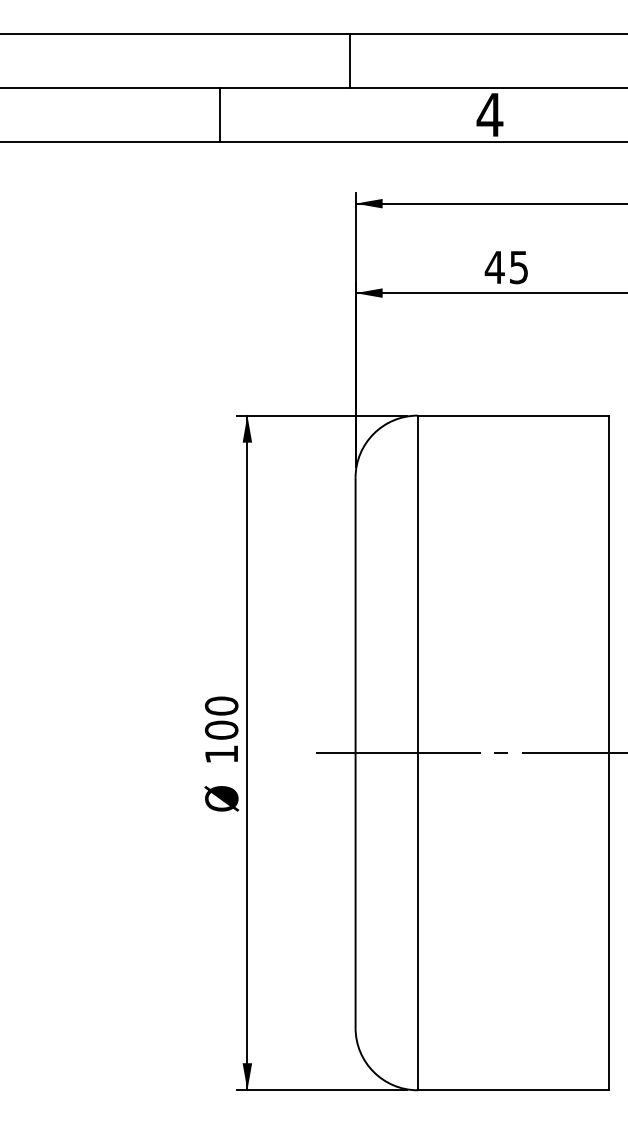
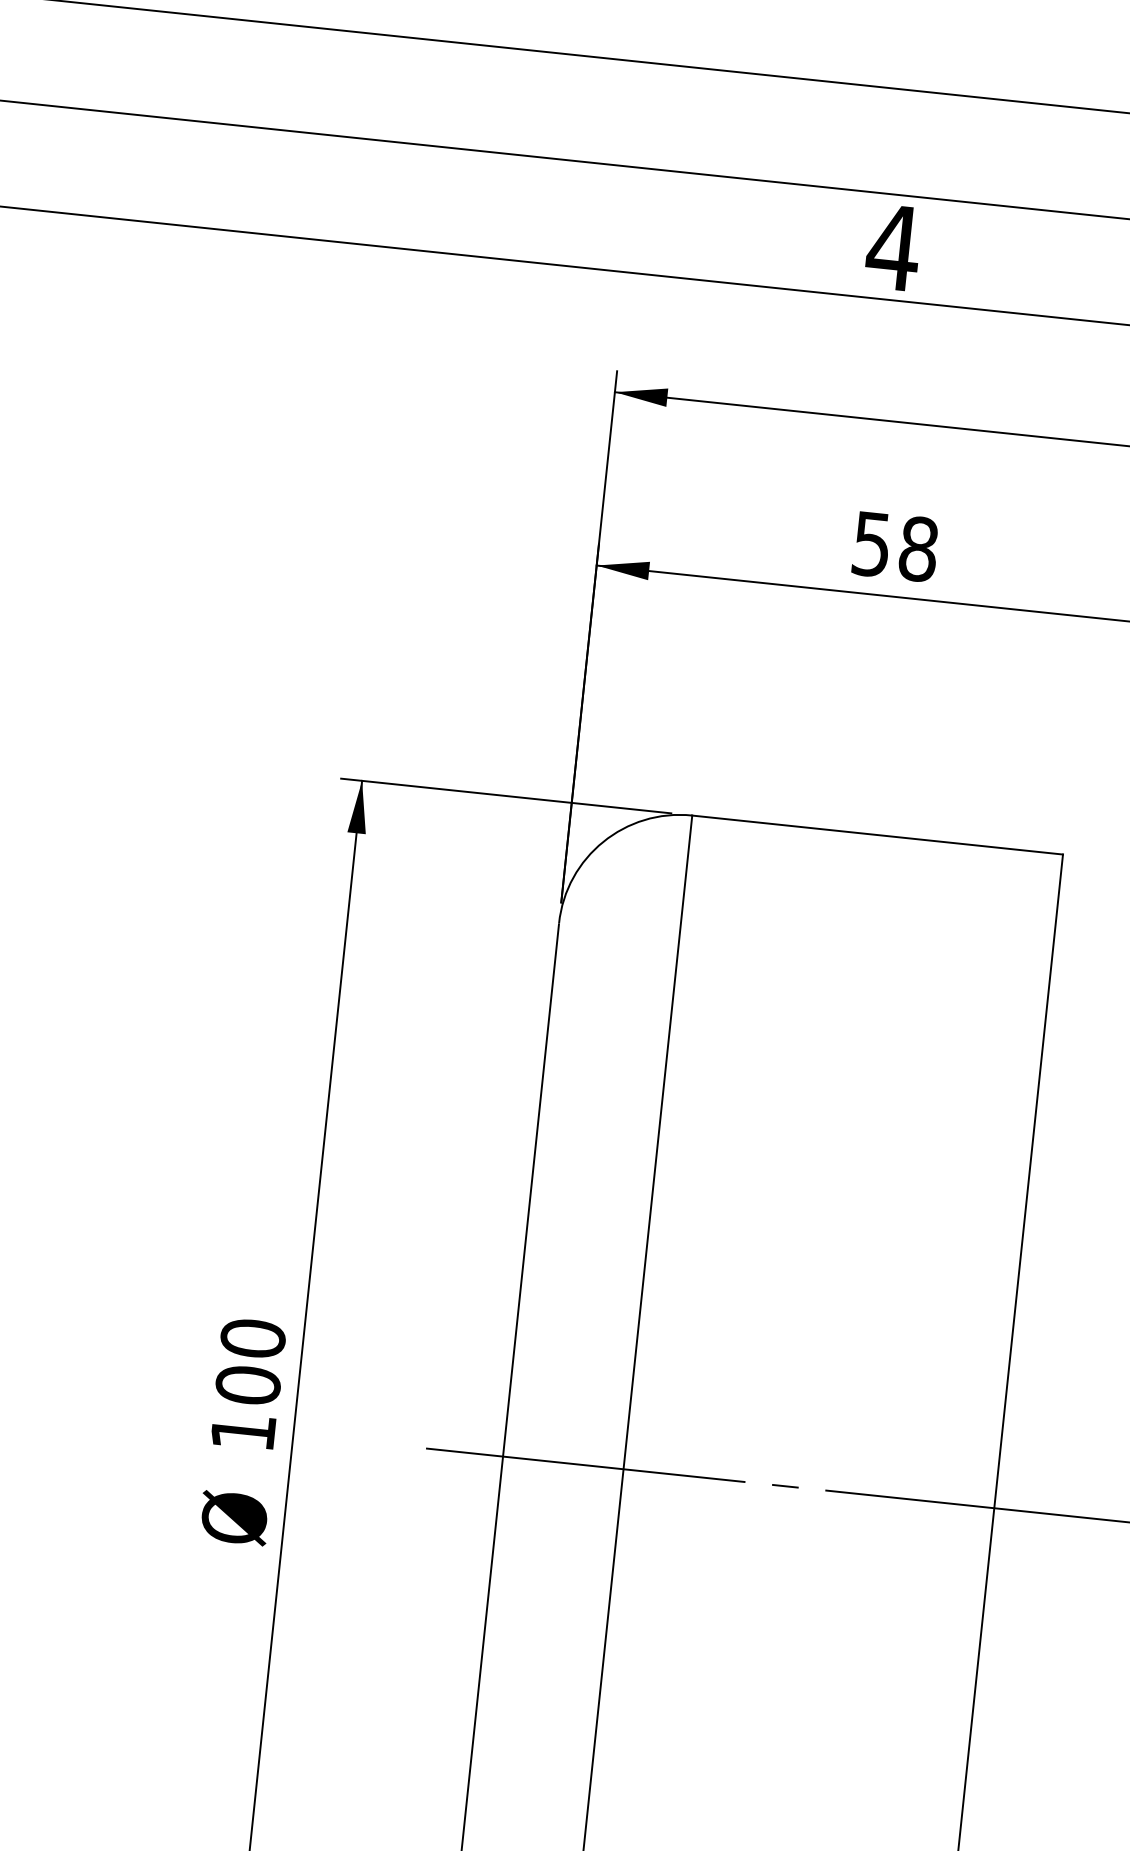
line: (349, 60) -> (632, 113), removed
line: (219, 114) -> (369, 191), removed
text: (506, 267) -> (894, 546), 45 -> 58

